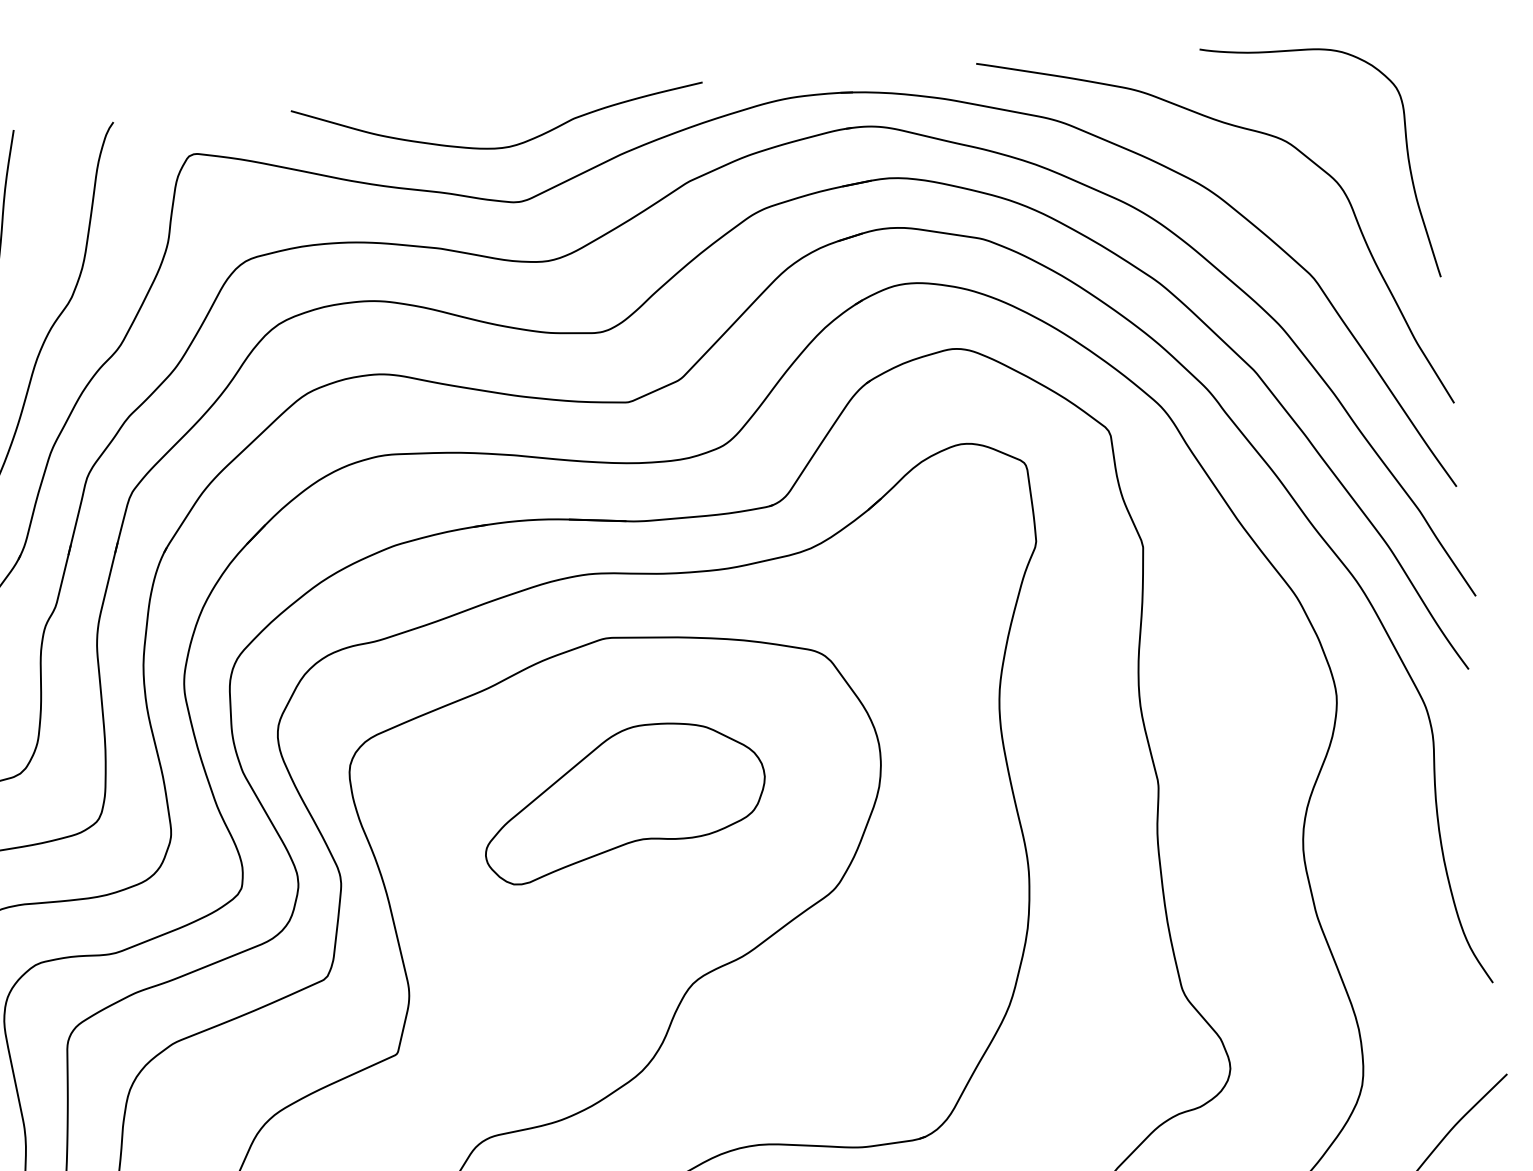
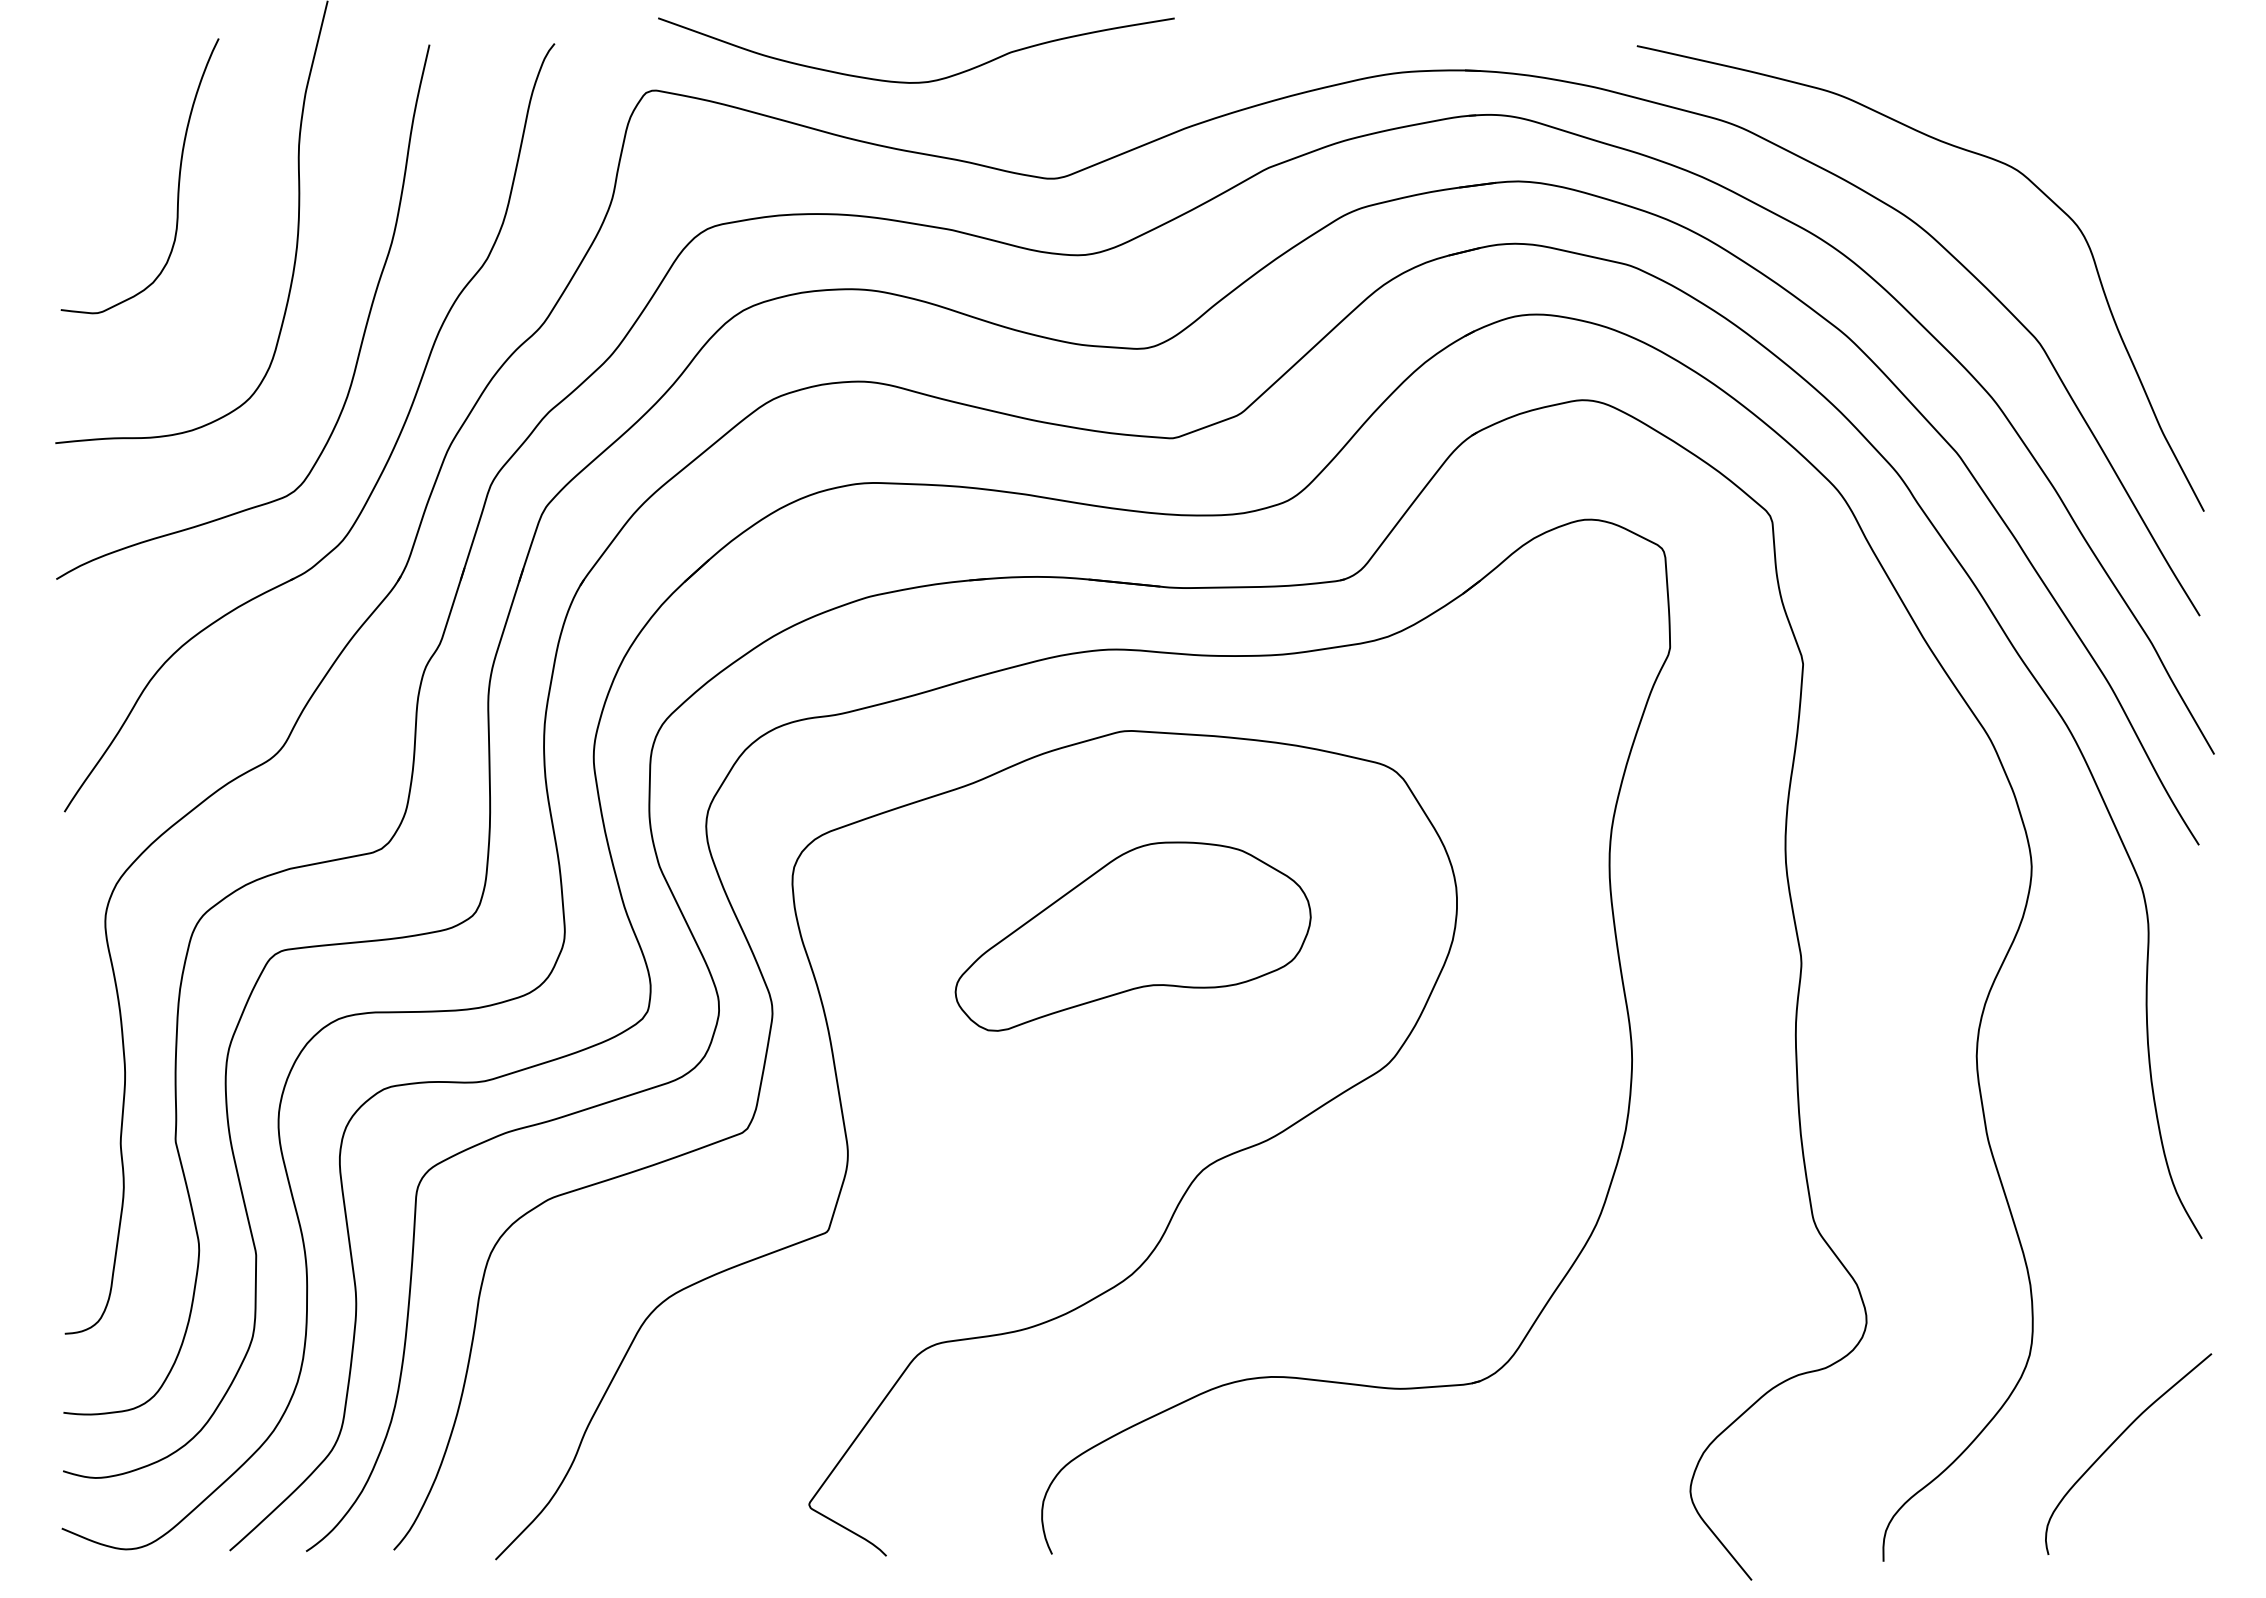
curve: (500, 147) -> (916, 81), moved
curve: (1406, 150) -> (2166, 191), removed

